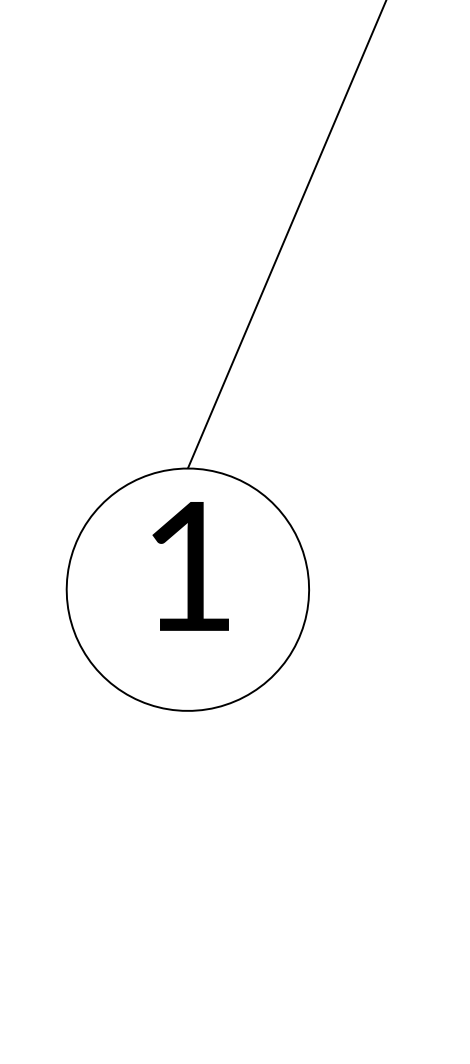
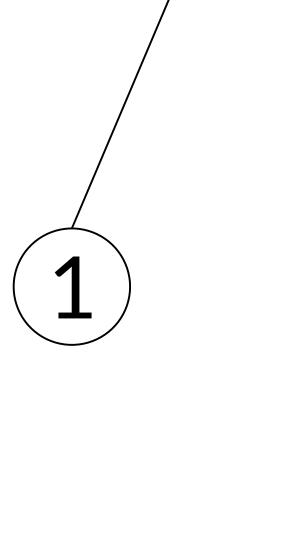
text: (191, 566) -> (73, 287), moved

